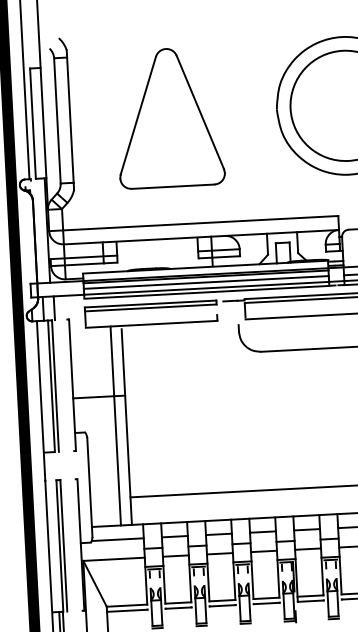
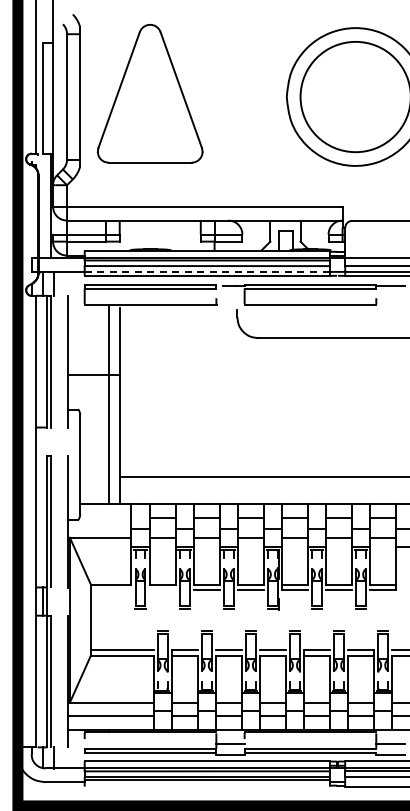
part: (168, 117) -> (149, 93), moved
line: (206, 287) -> (207, 271), solid -> dashed
line: (117, 539) -> (105, 518), removed
line: (178, 607) -> (162, 589), removed
line: (126, 610) -> (110, 589), removed

